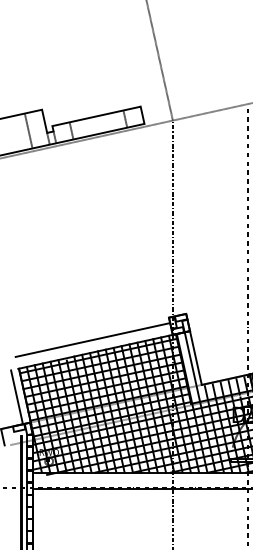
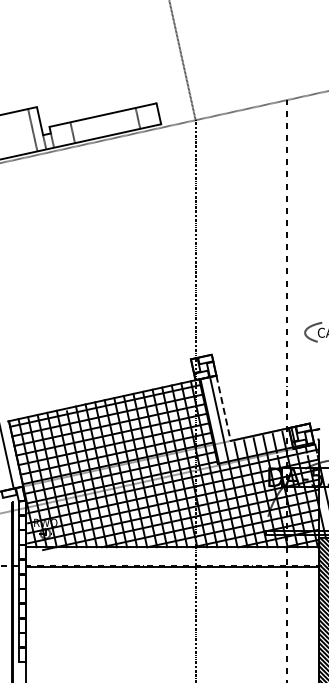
line: (28, 130) -> (32, 129), moved
line: (92, 339) -> (98, 385), removed
line: (195, 358) -> (223, 408), solid -> dashed

